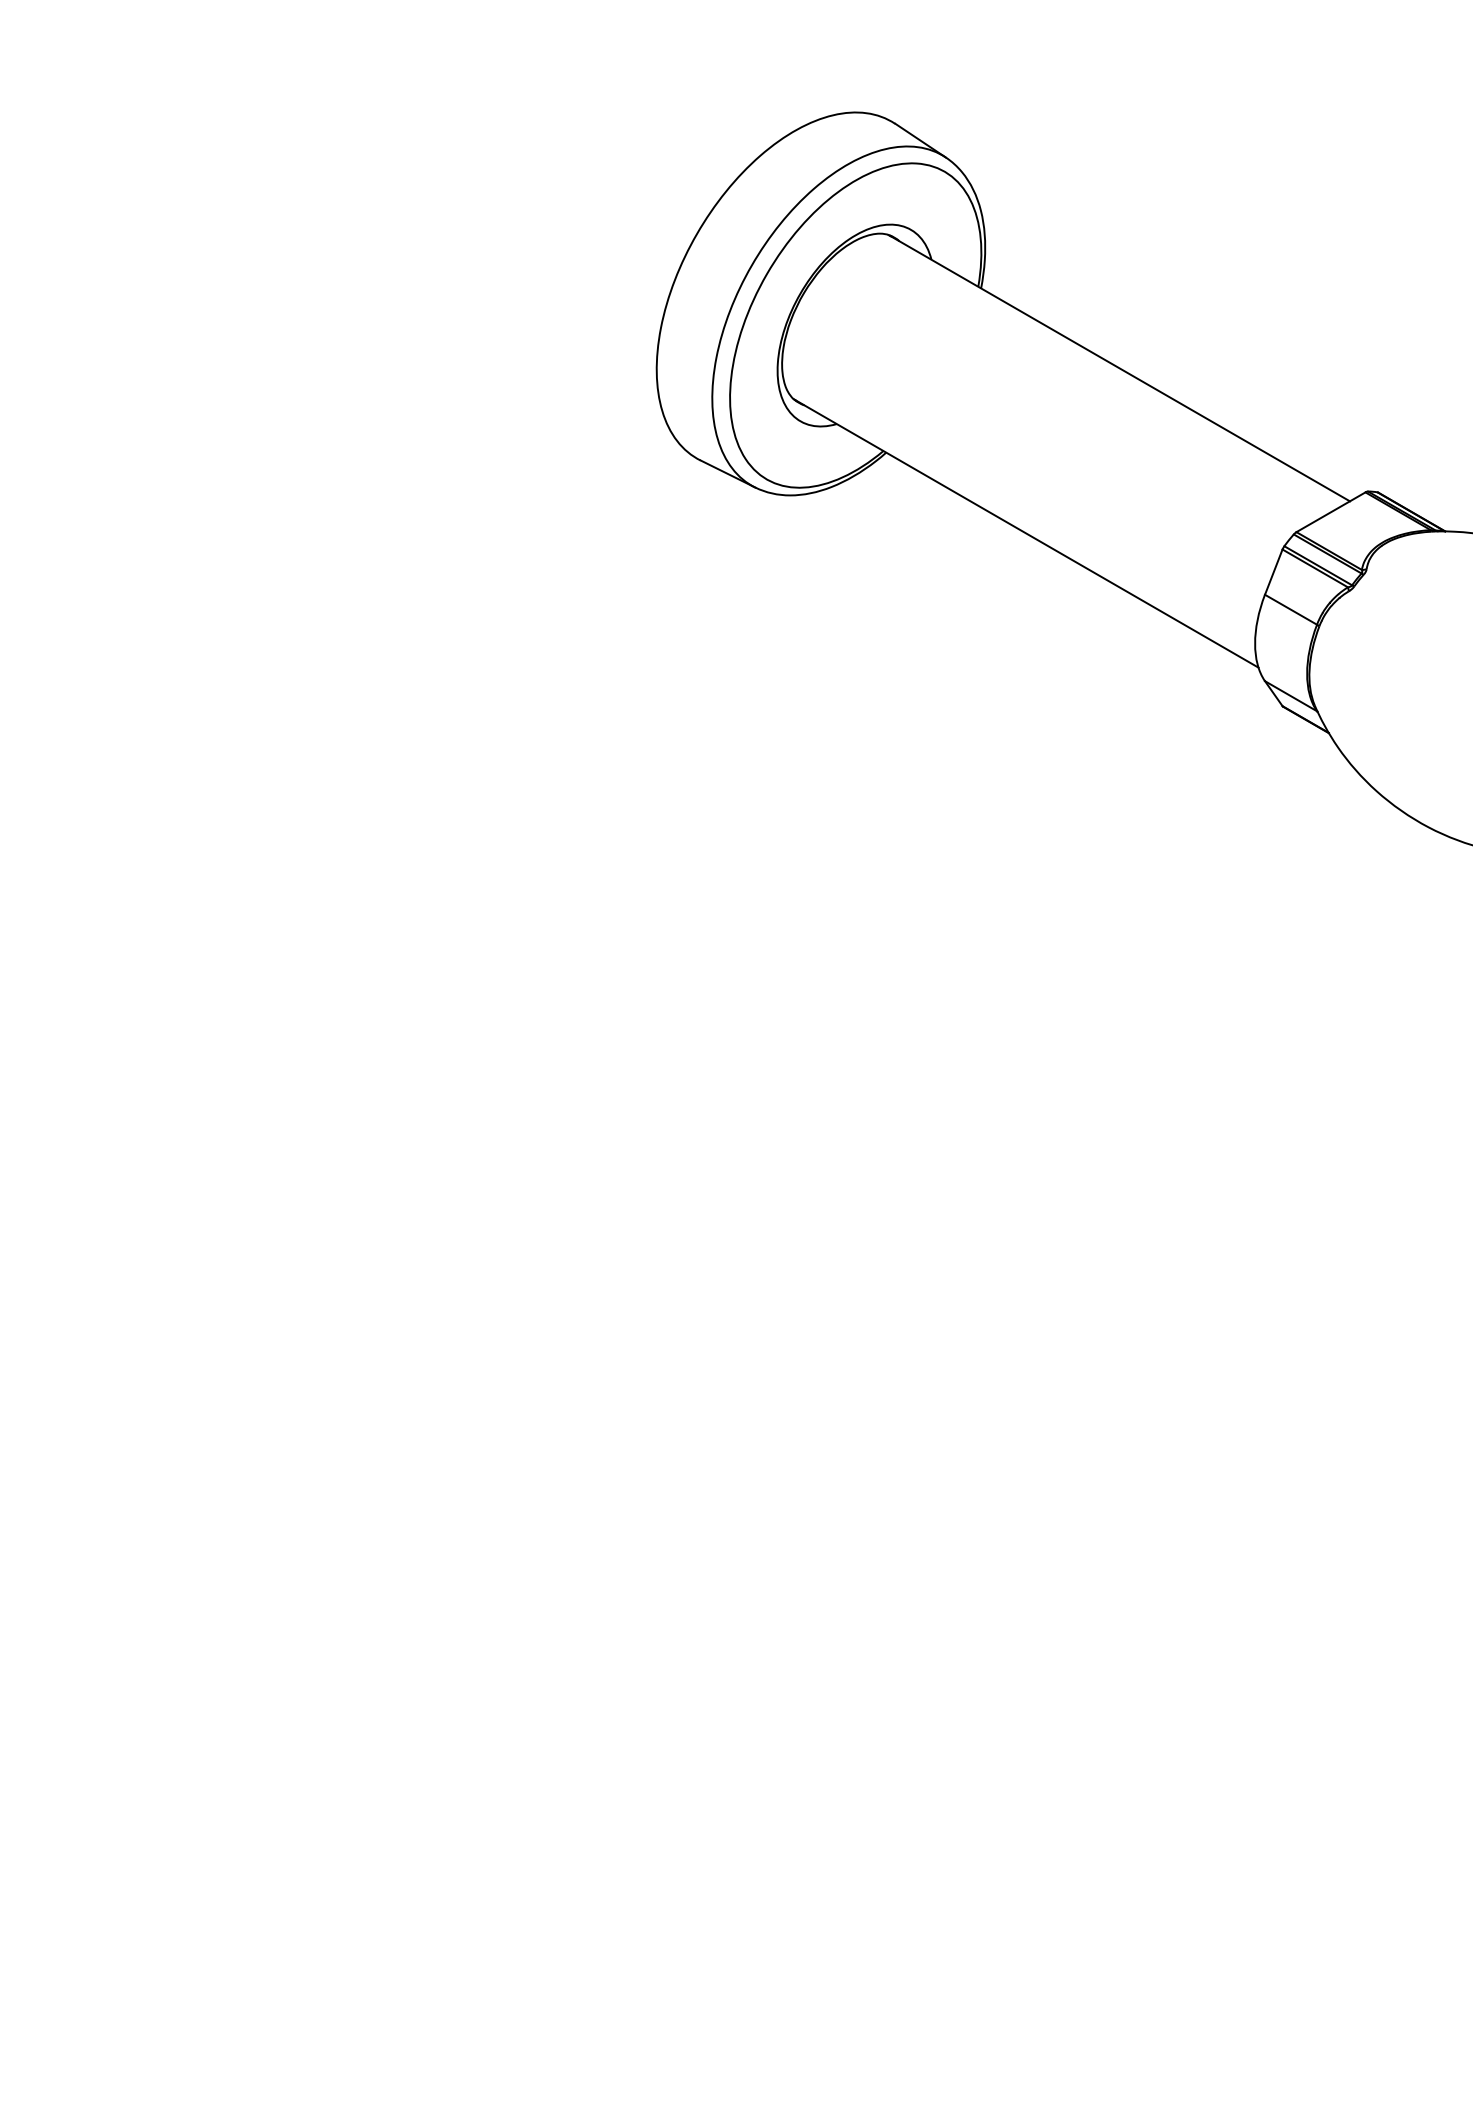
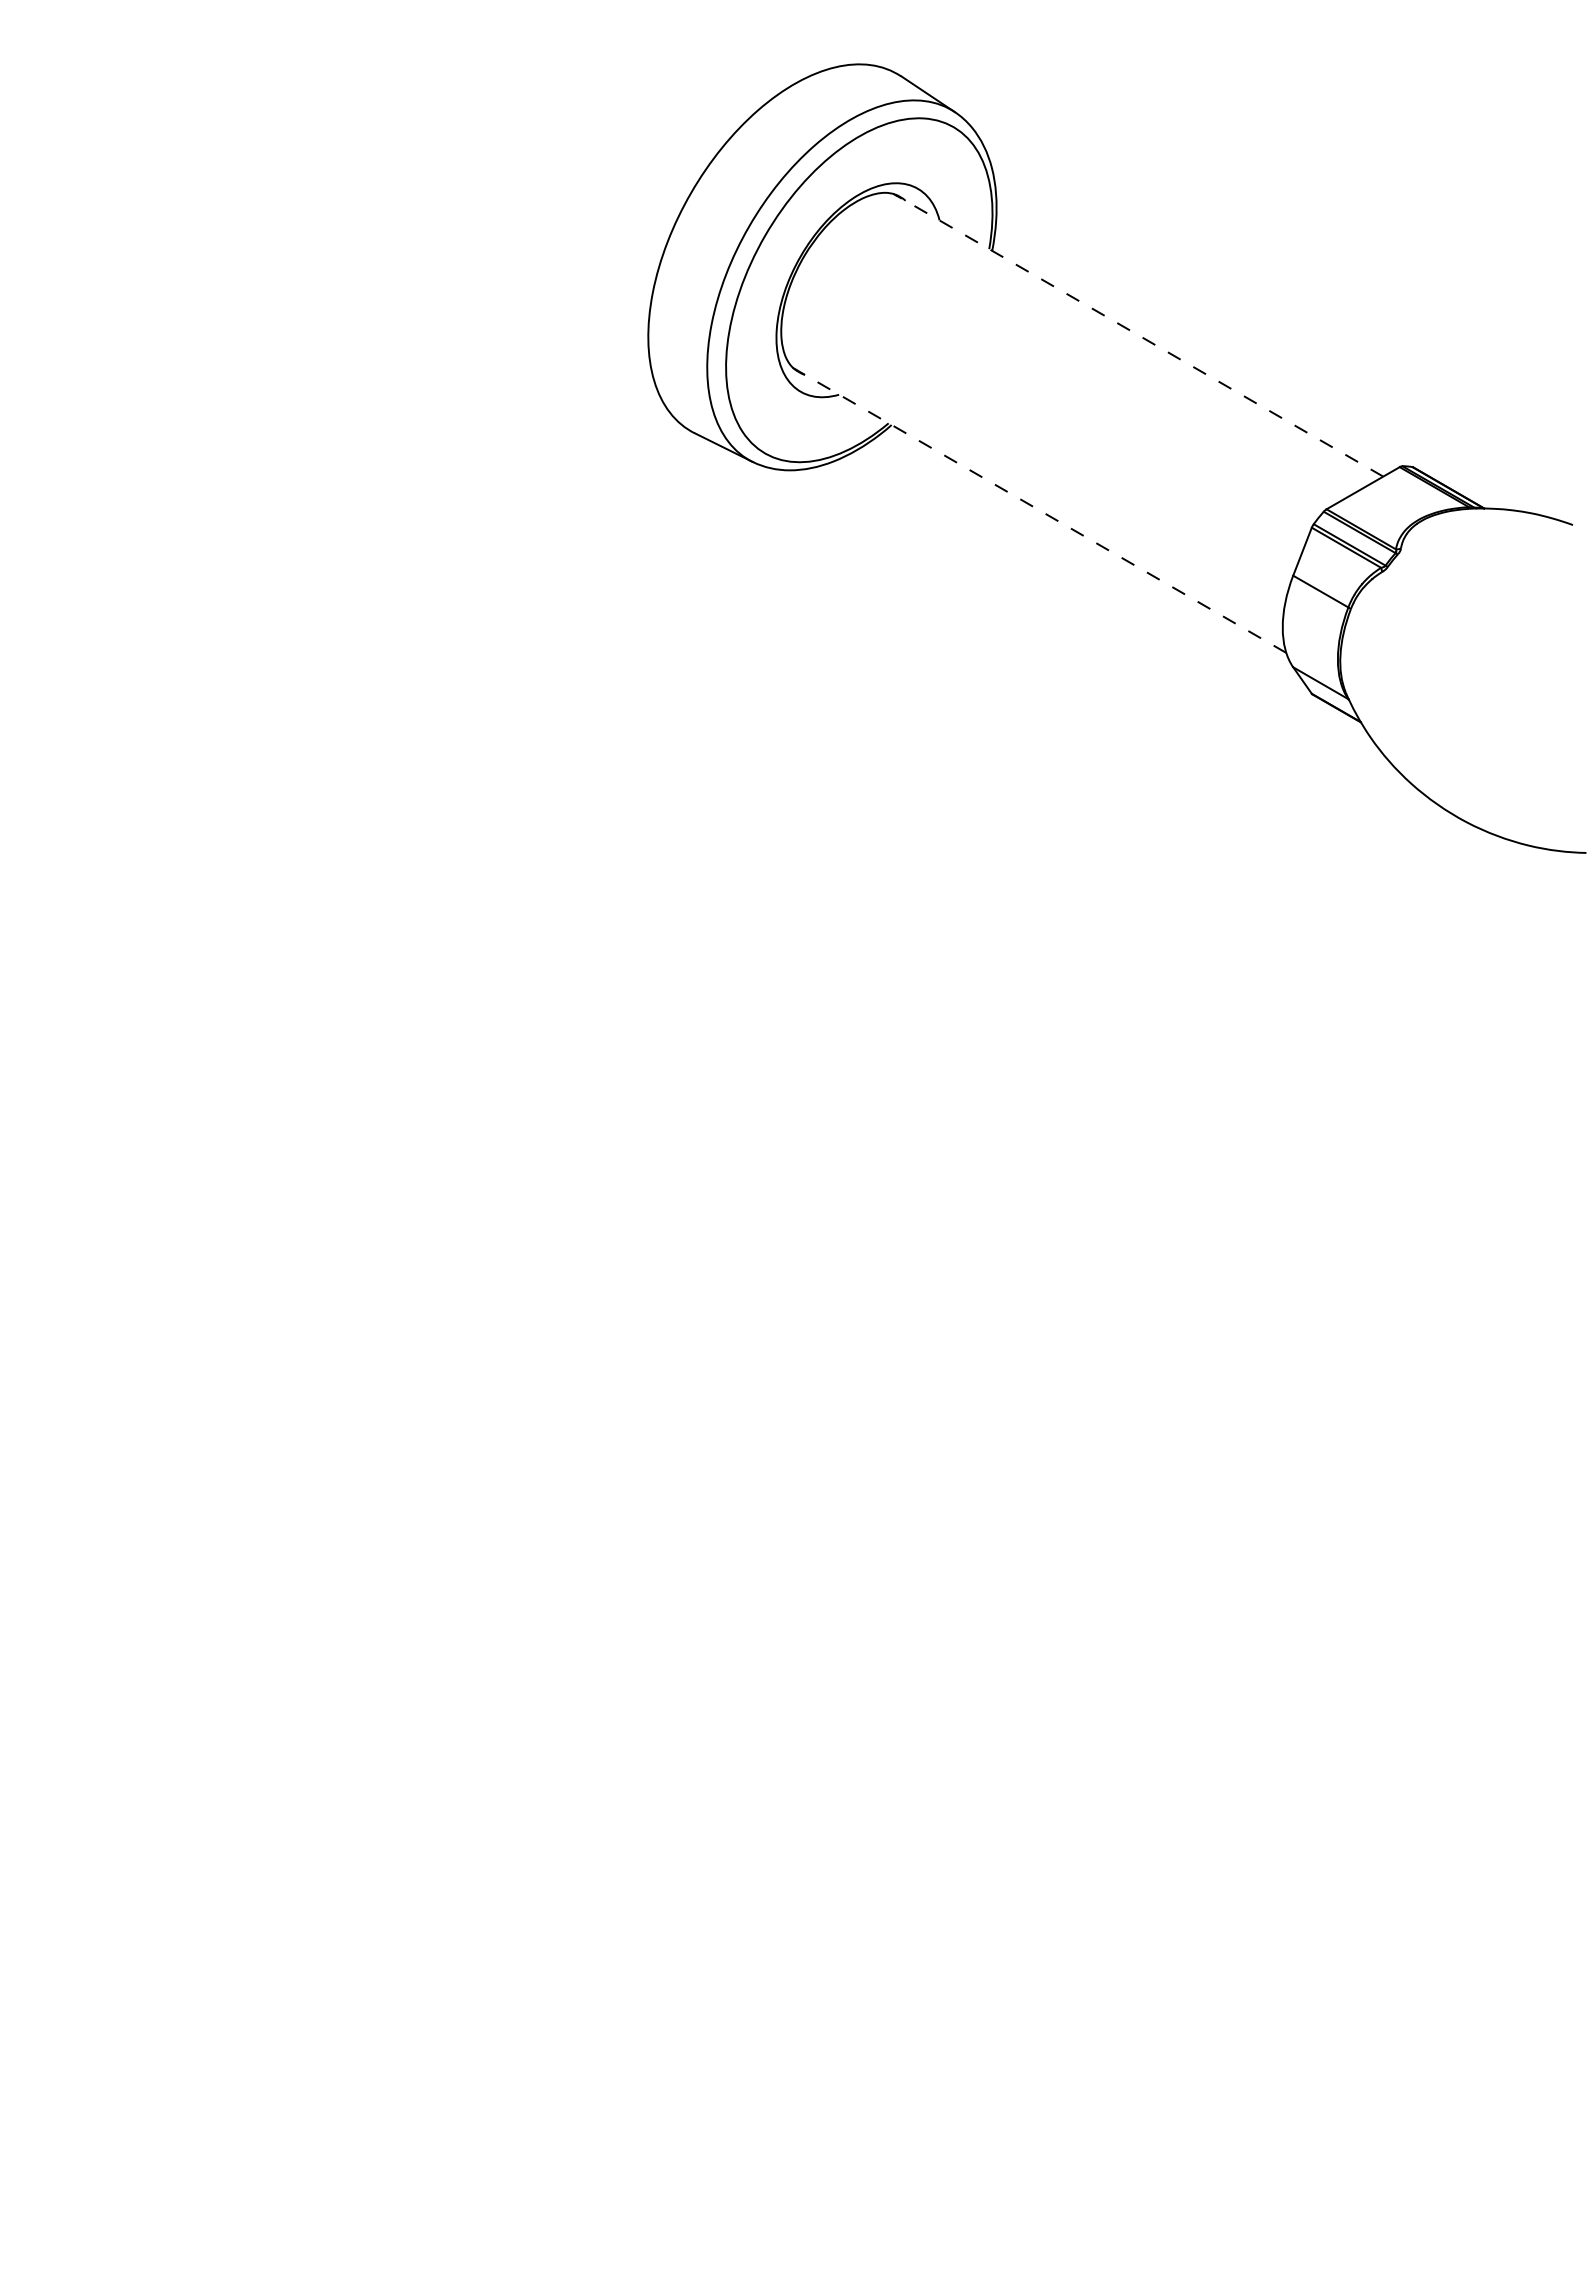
line: (1120, 368) -> (1139, 335), solid -> dashed
line: (1026, 534) -> (1040, 511), solid -> dashed

